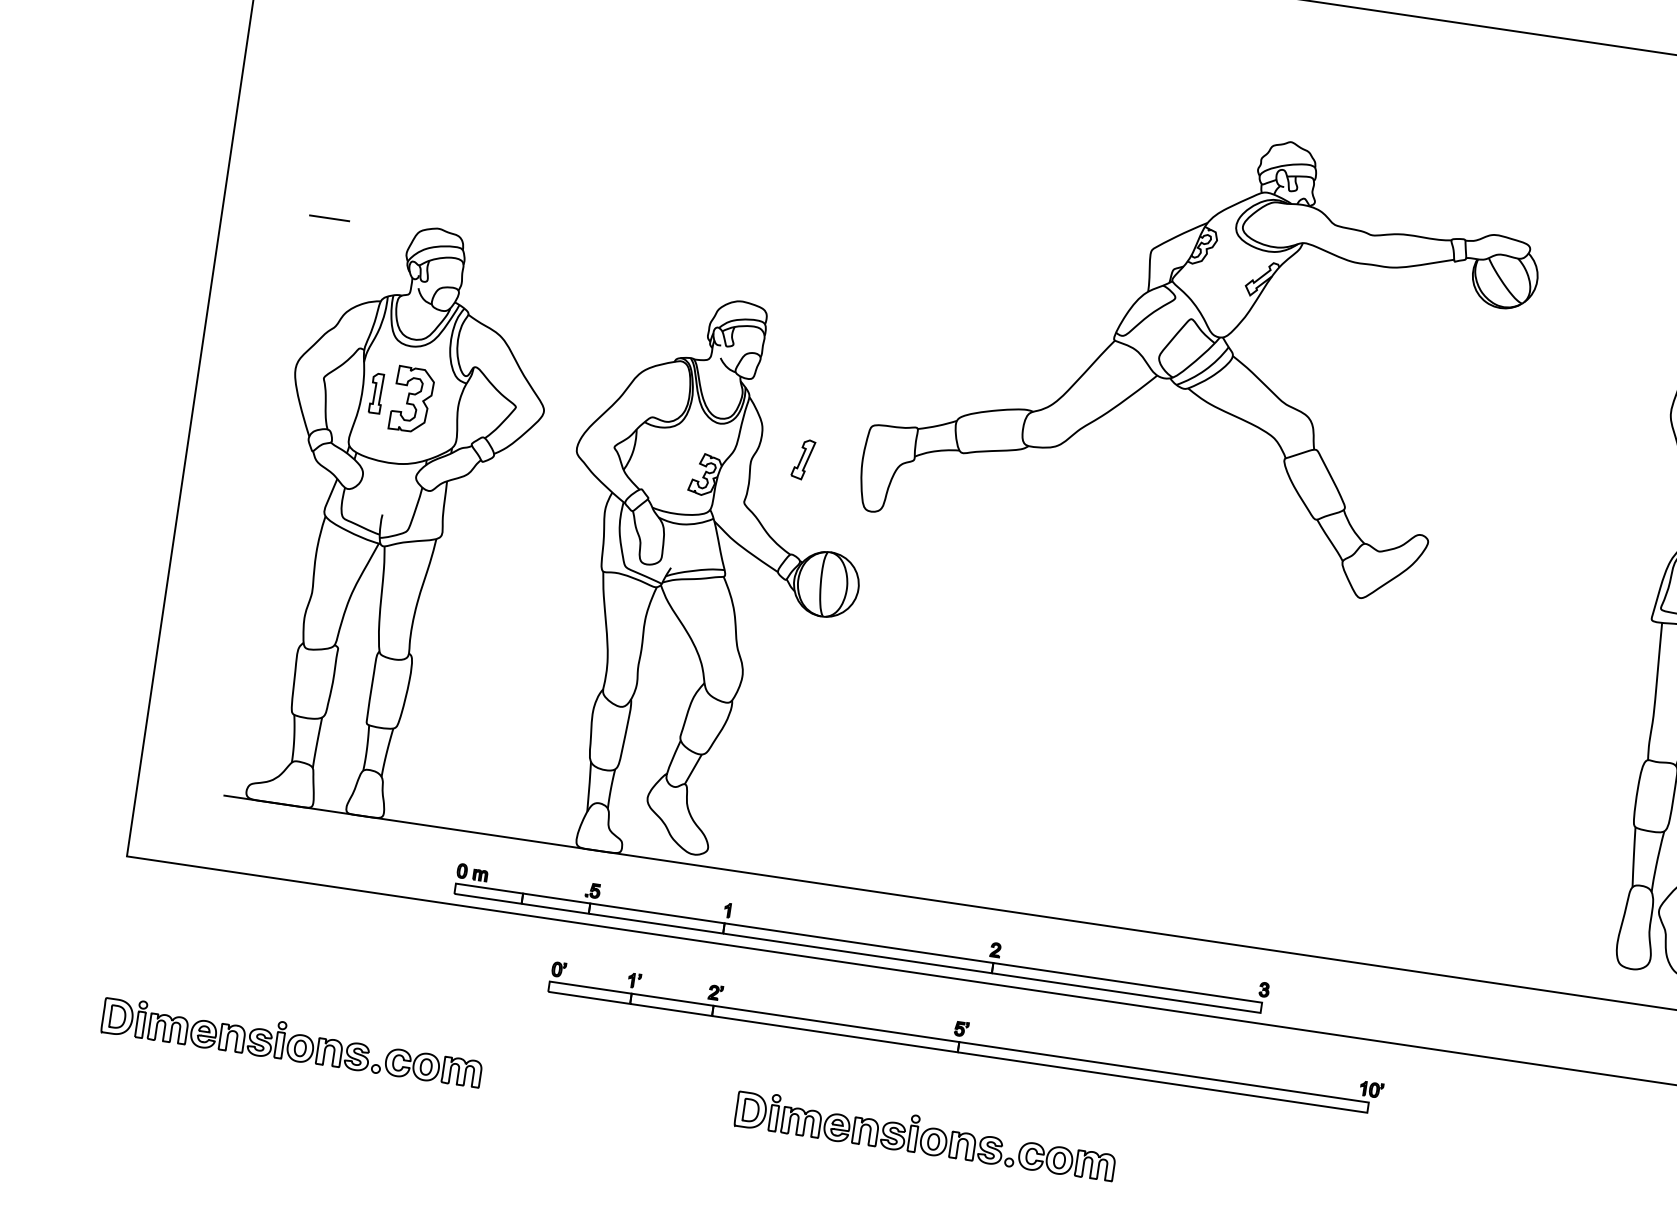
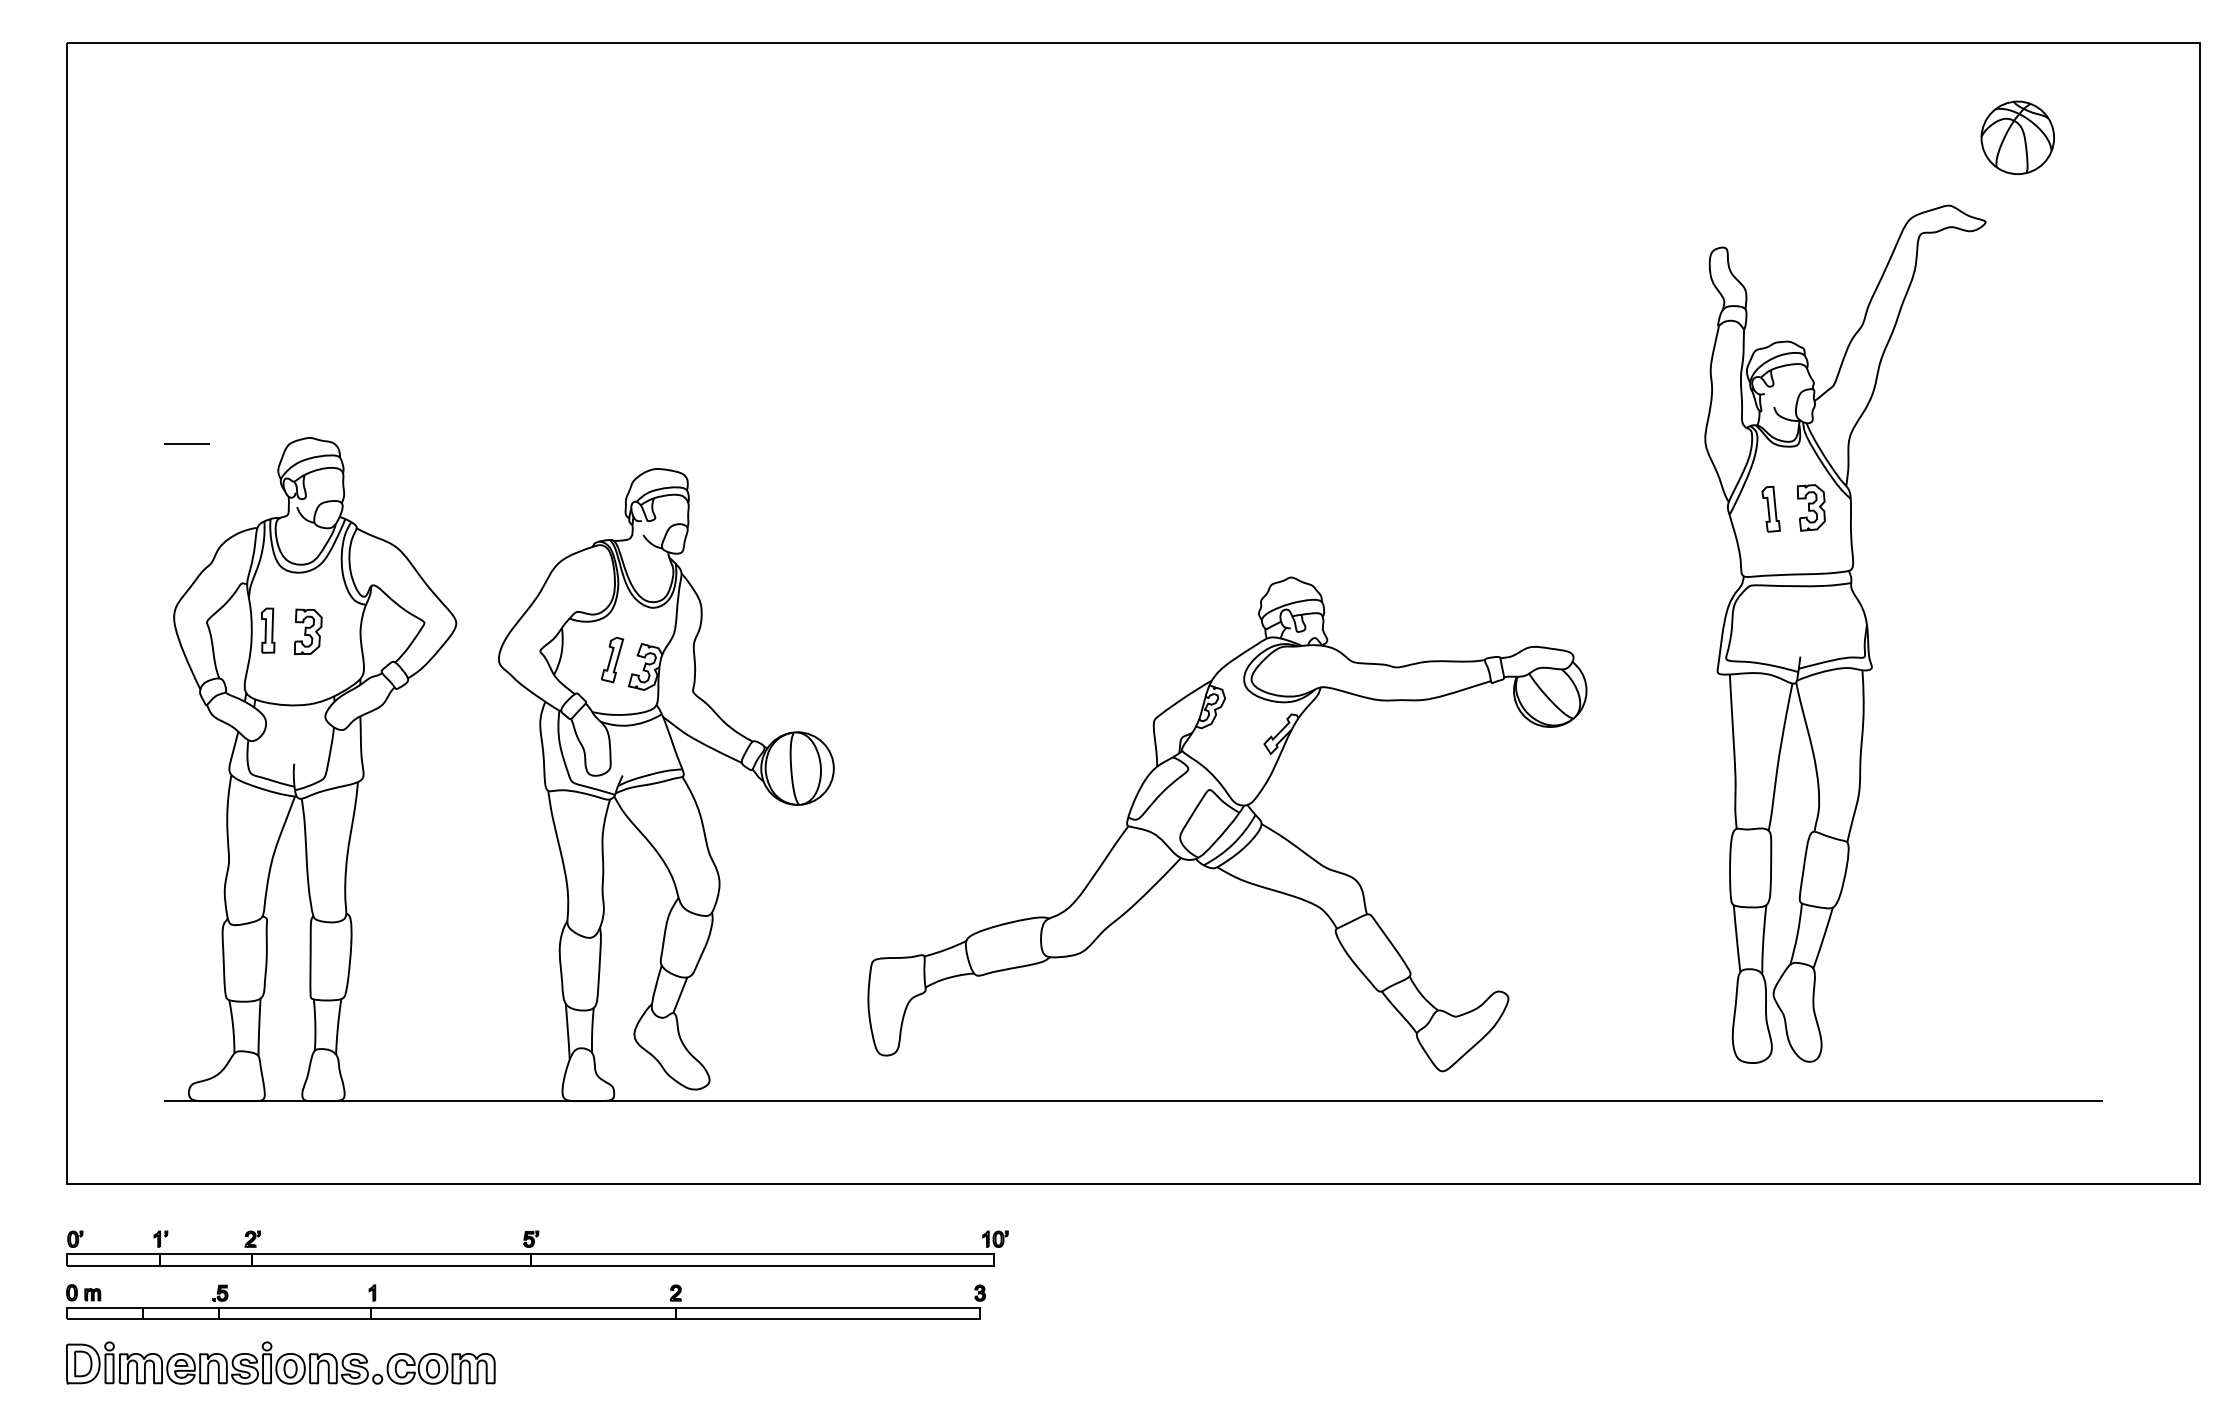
part: (1202, 352) -> (1227, 824), moved
part: (412, 399) -> (308, 631), size x0.62
part: (803, 459) -> (612, 659), moved
part: (862, 938) -> (526, 1301), moved
part: (966, 1038) -> (537, 1248), moved
part: (925, 1135) -> (997, 1362), removed

